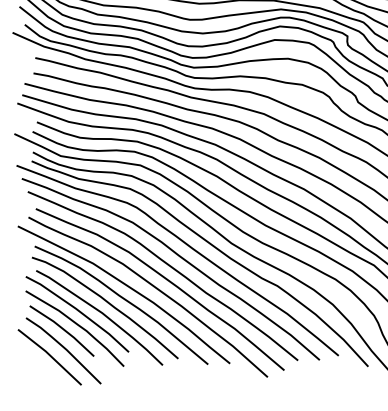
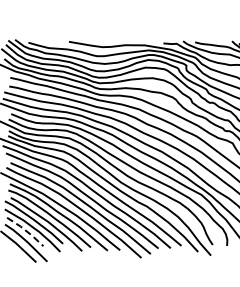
line: (62, 328) -> (25, 230), solid -> dashed

